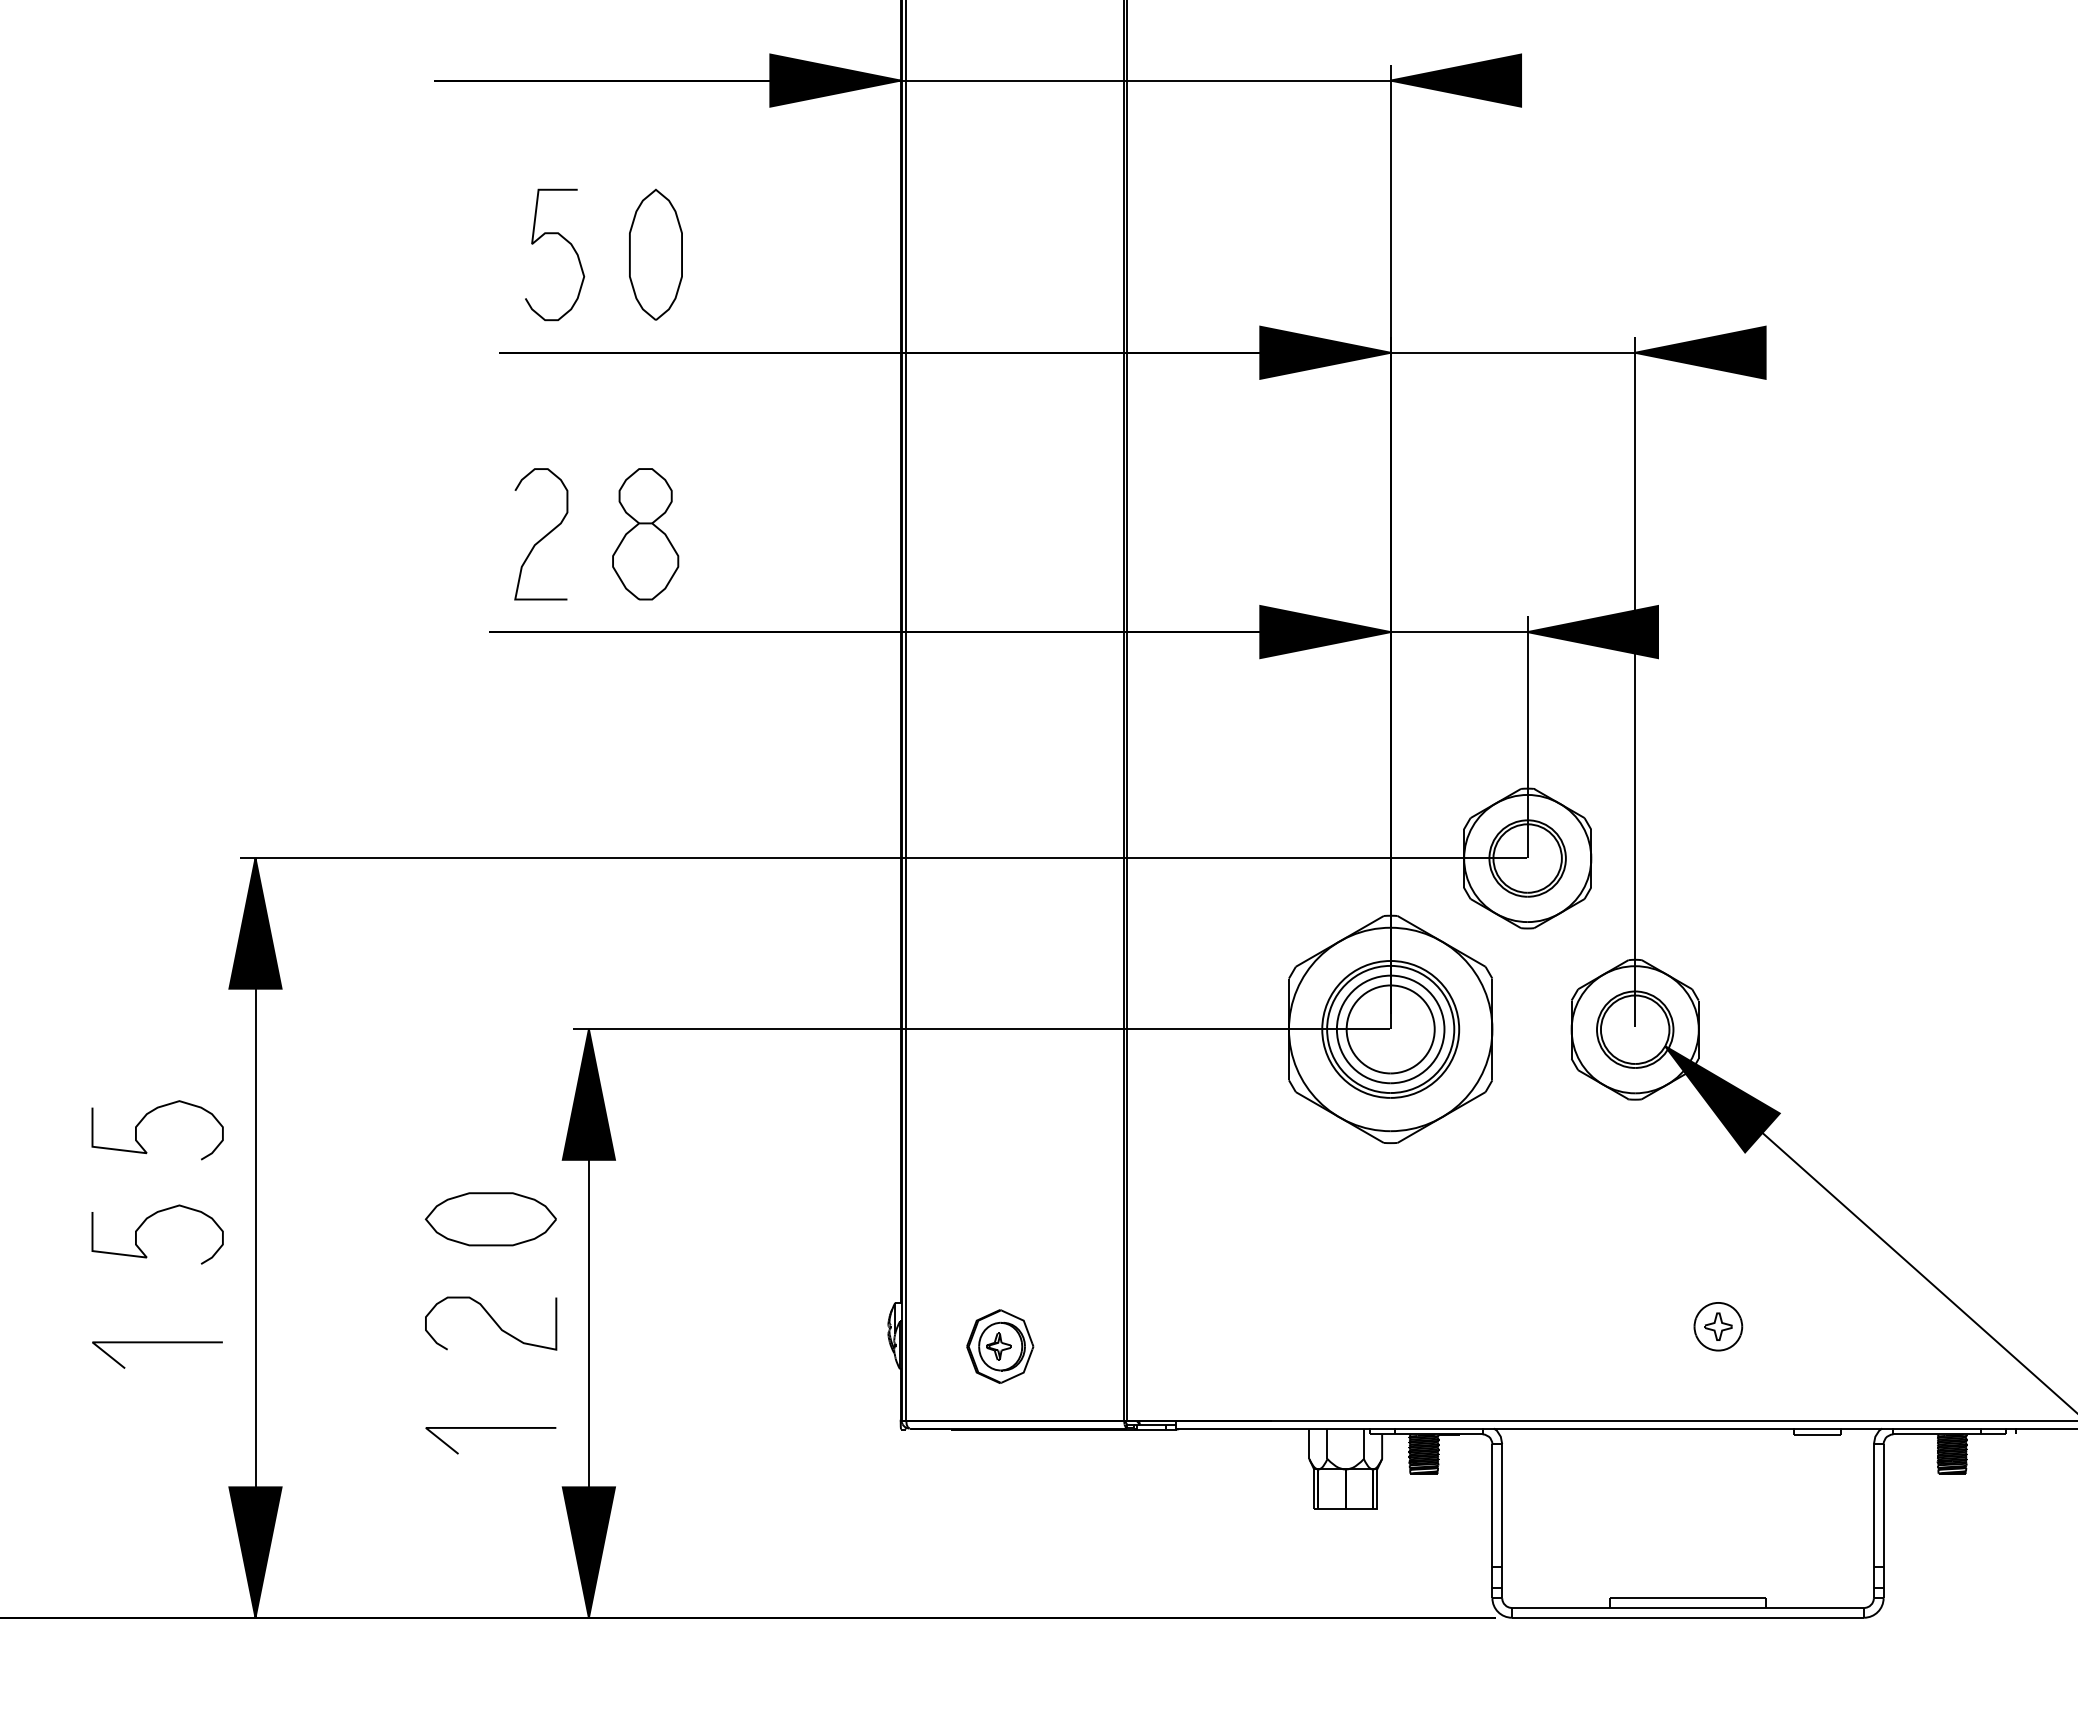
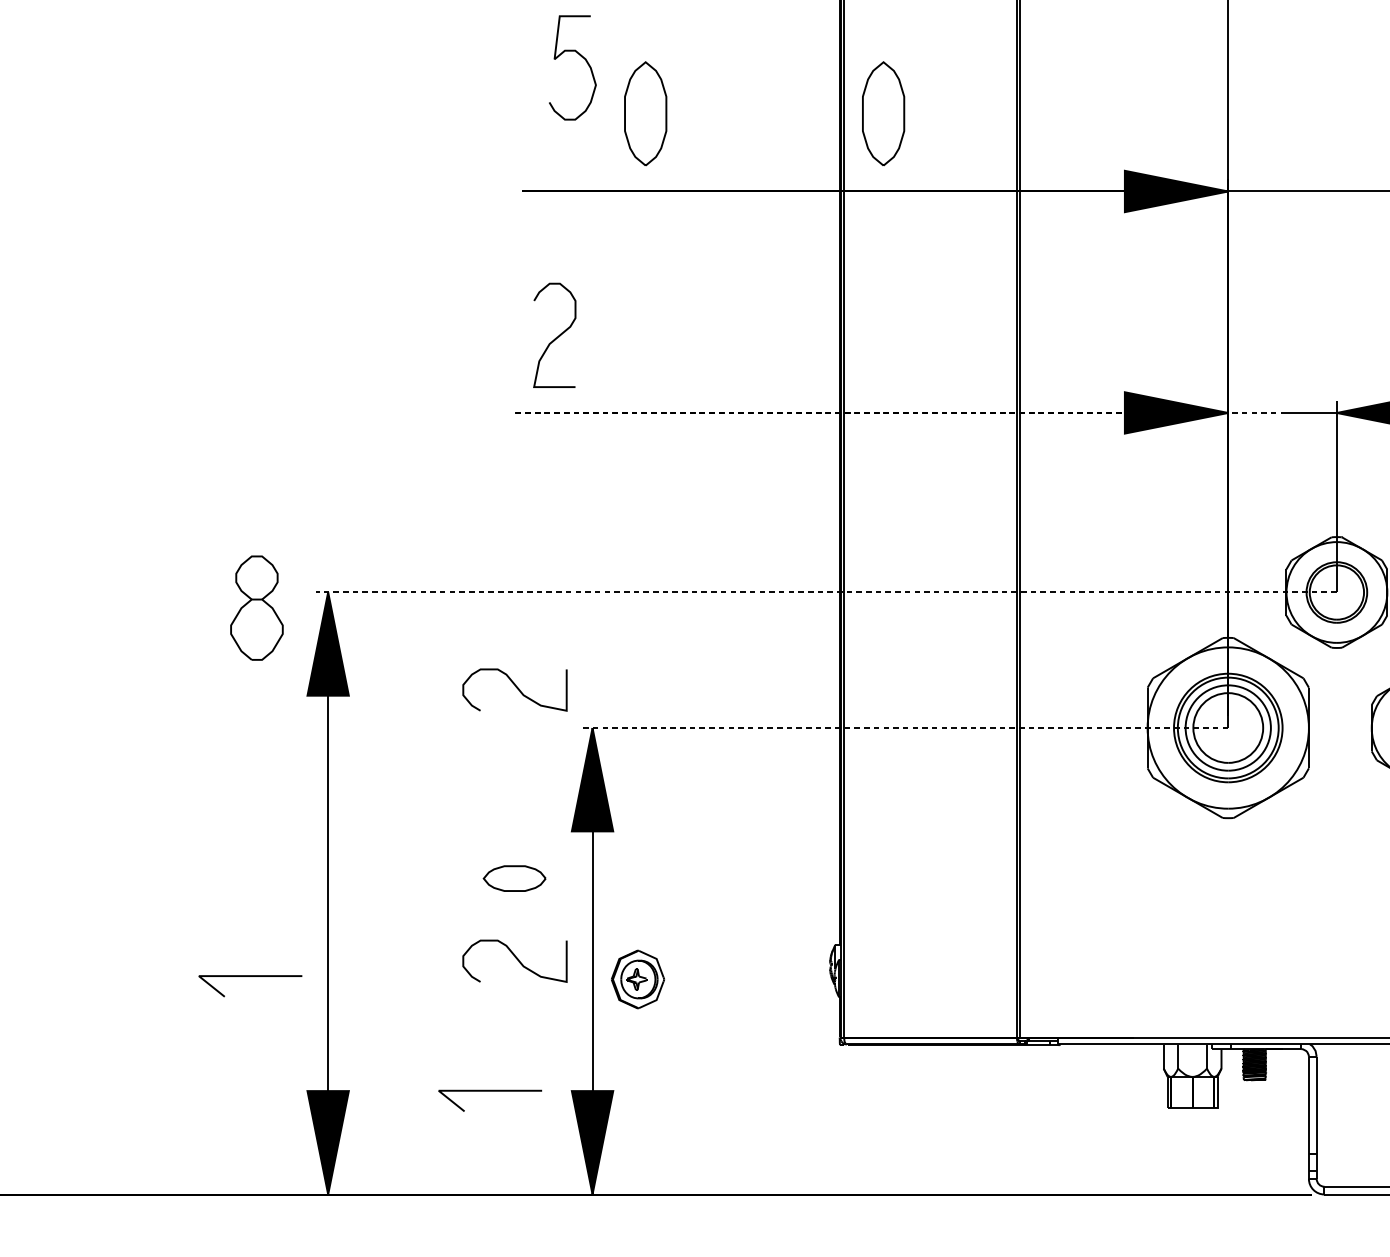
curve: (567, 242) -> (582, 58), moved
part: (955, 254) -> (883, 113), added
part: (645, 534) -> (256, 608), moved
line: (523, 632) -> (540, 413), solid -> dashed
line: (883, 858) -> (826, 592), solid -> dashed
curve: (493, 979) -> (516, 688), added
line: (981, 1029) -> (903, 728), solid -> dashed
curve: (145, 1117) -> (240, 797), removed
part: (490, 1219) -> (514, 878), size x0.6
curve: (143, 1224) -> (239, 882), removed
part: (1000, 1346) -> (638, 979), moved
line: (490, 1428) -> (489, 1091), moved

